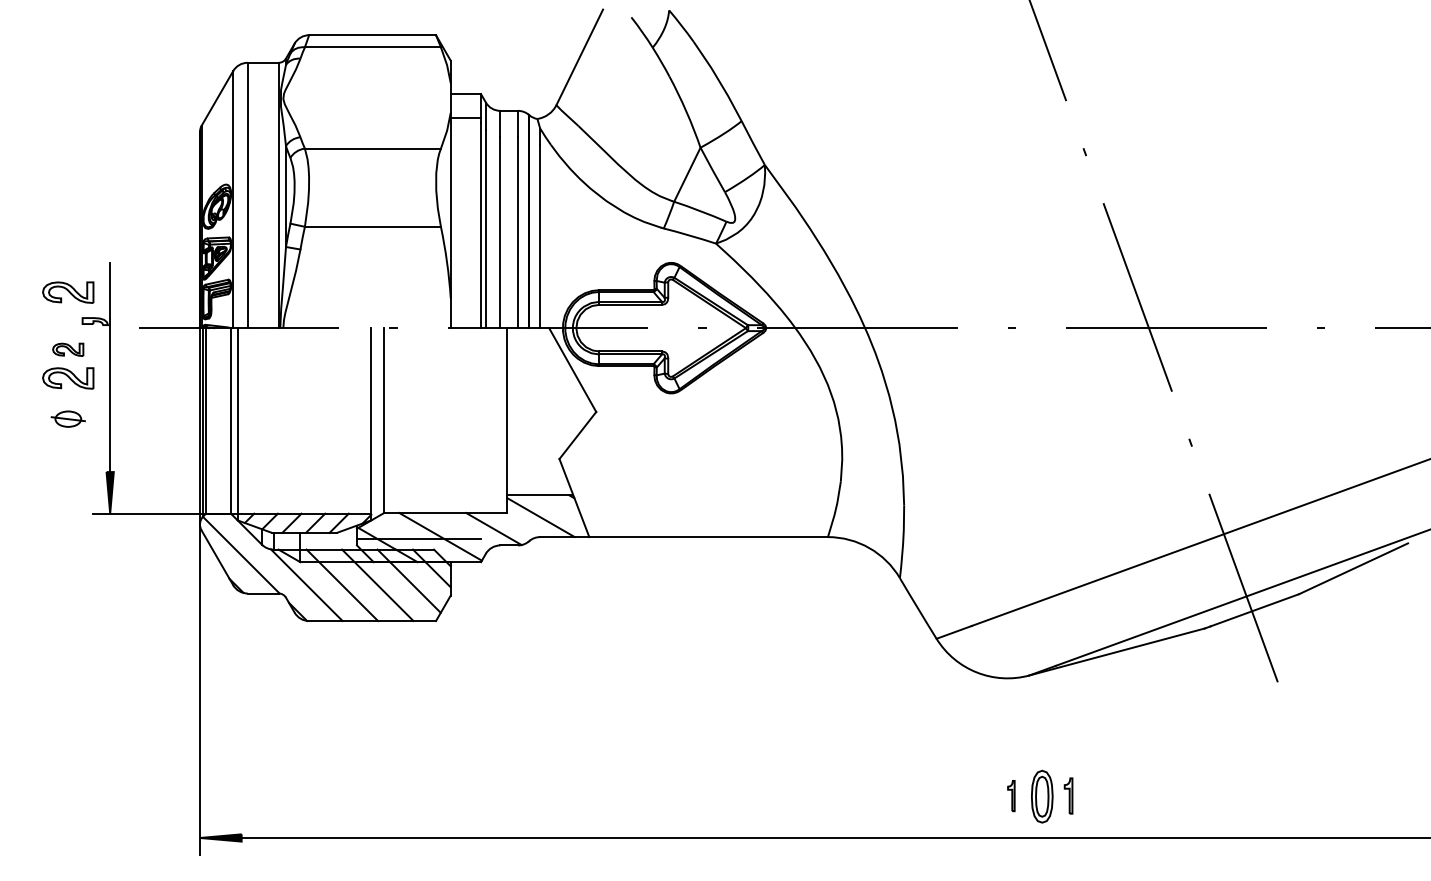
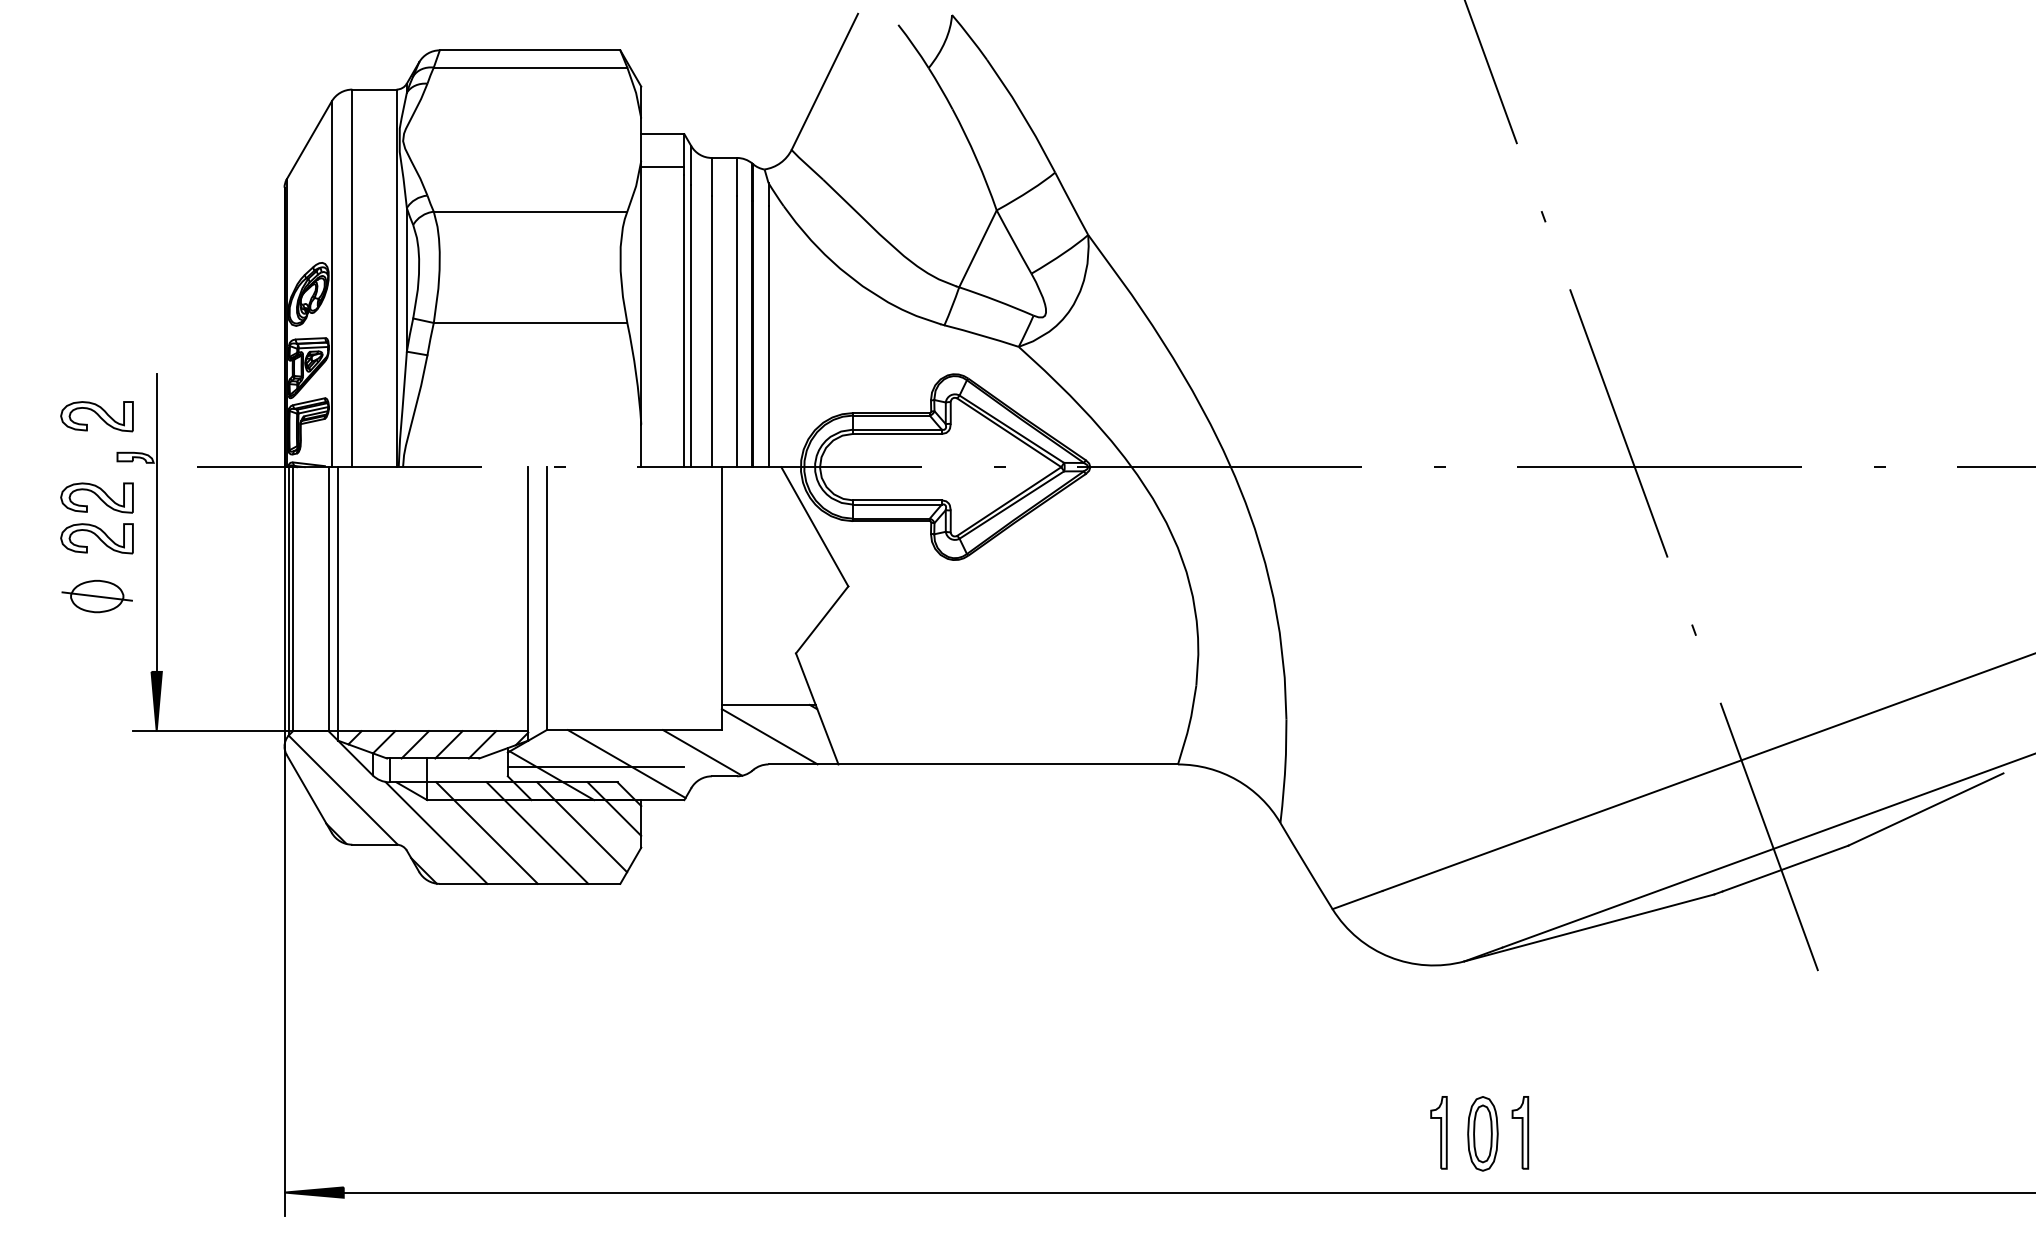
part: (67, 349) -> (96, 497), size x1.67
part: (67, 419) -> (96, 596), size x1.43
part: (1011, 795) -> (1438, 1132), size x1.67
part: (1068, 795) -> (1520, 1132), size x1.43

